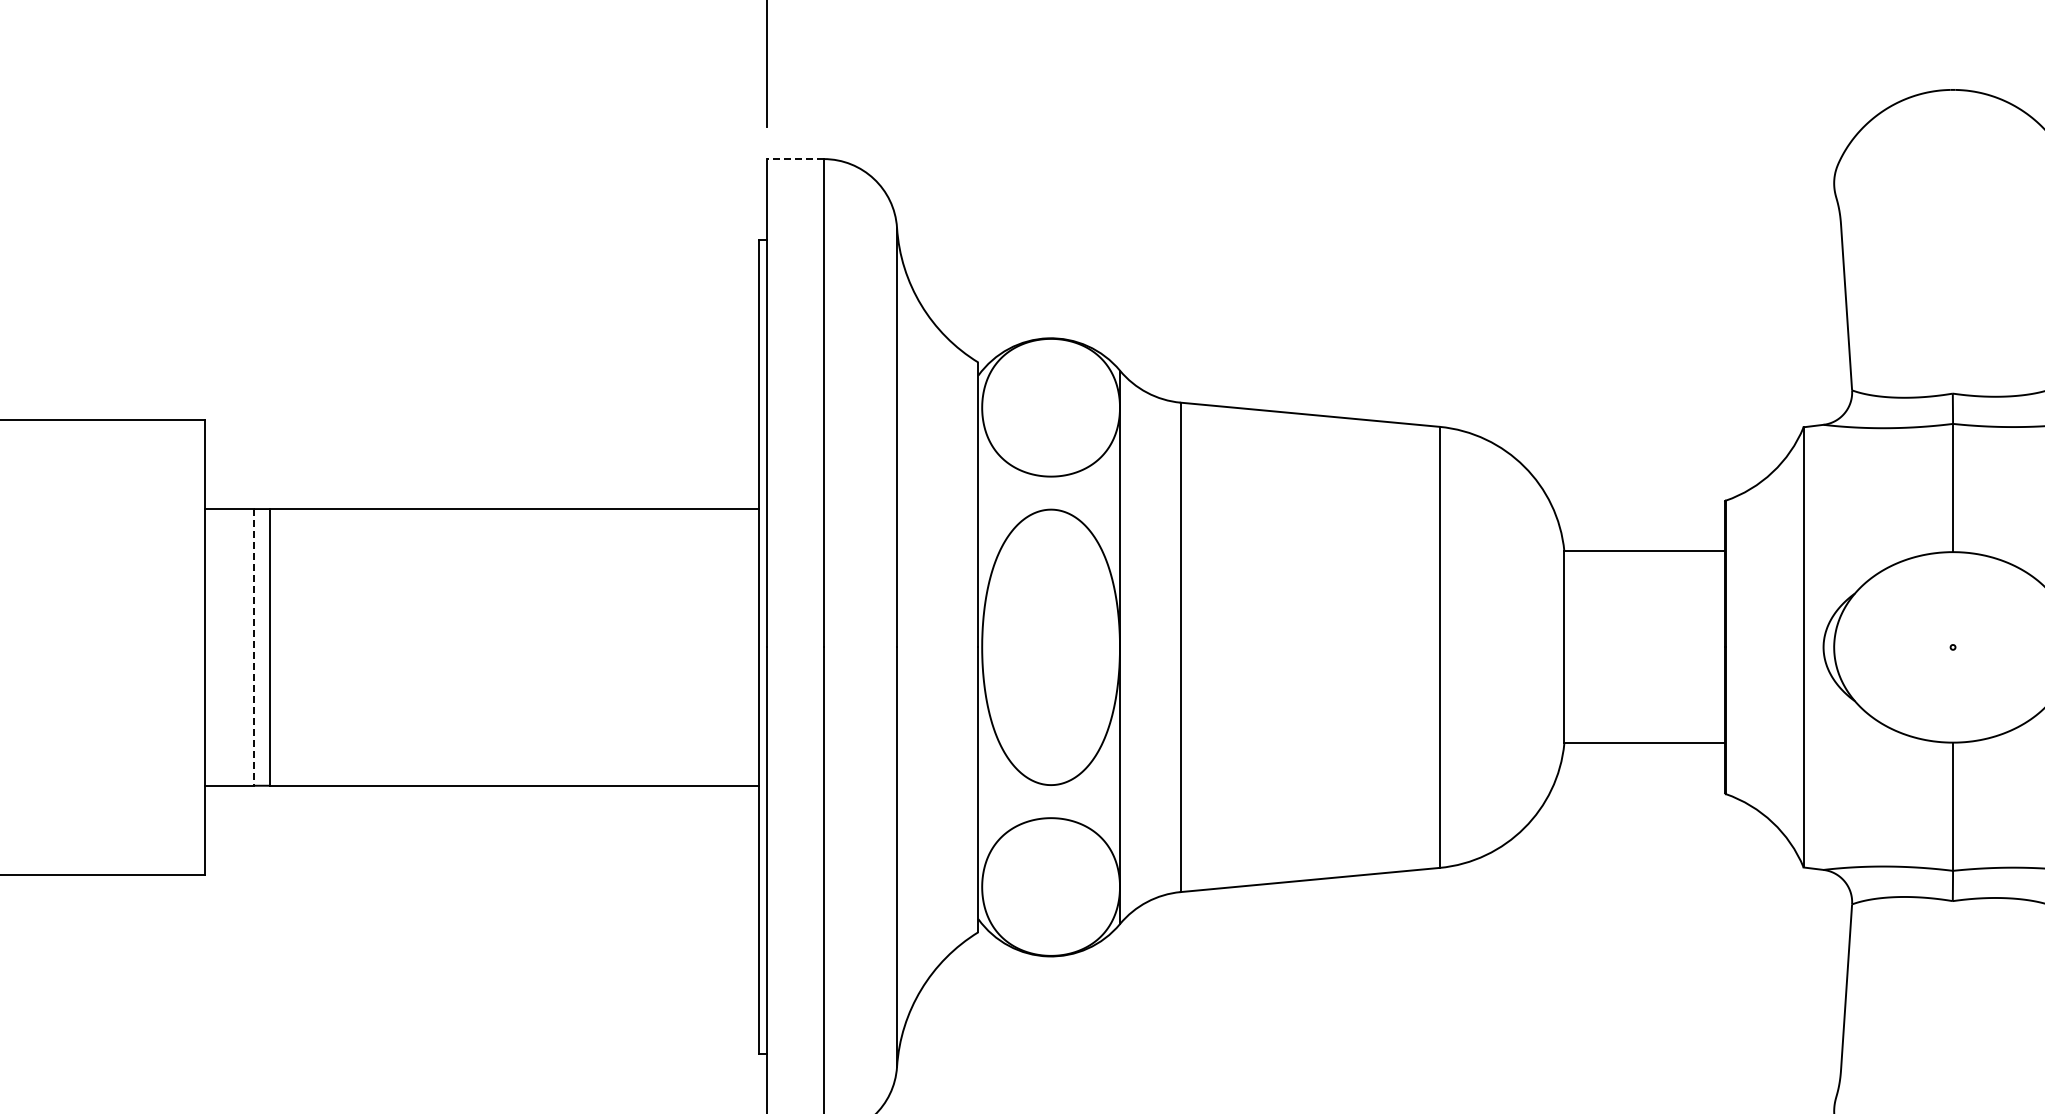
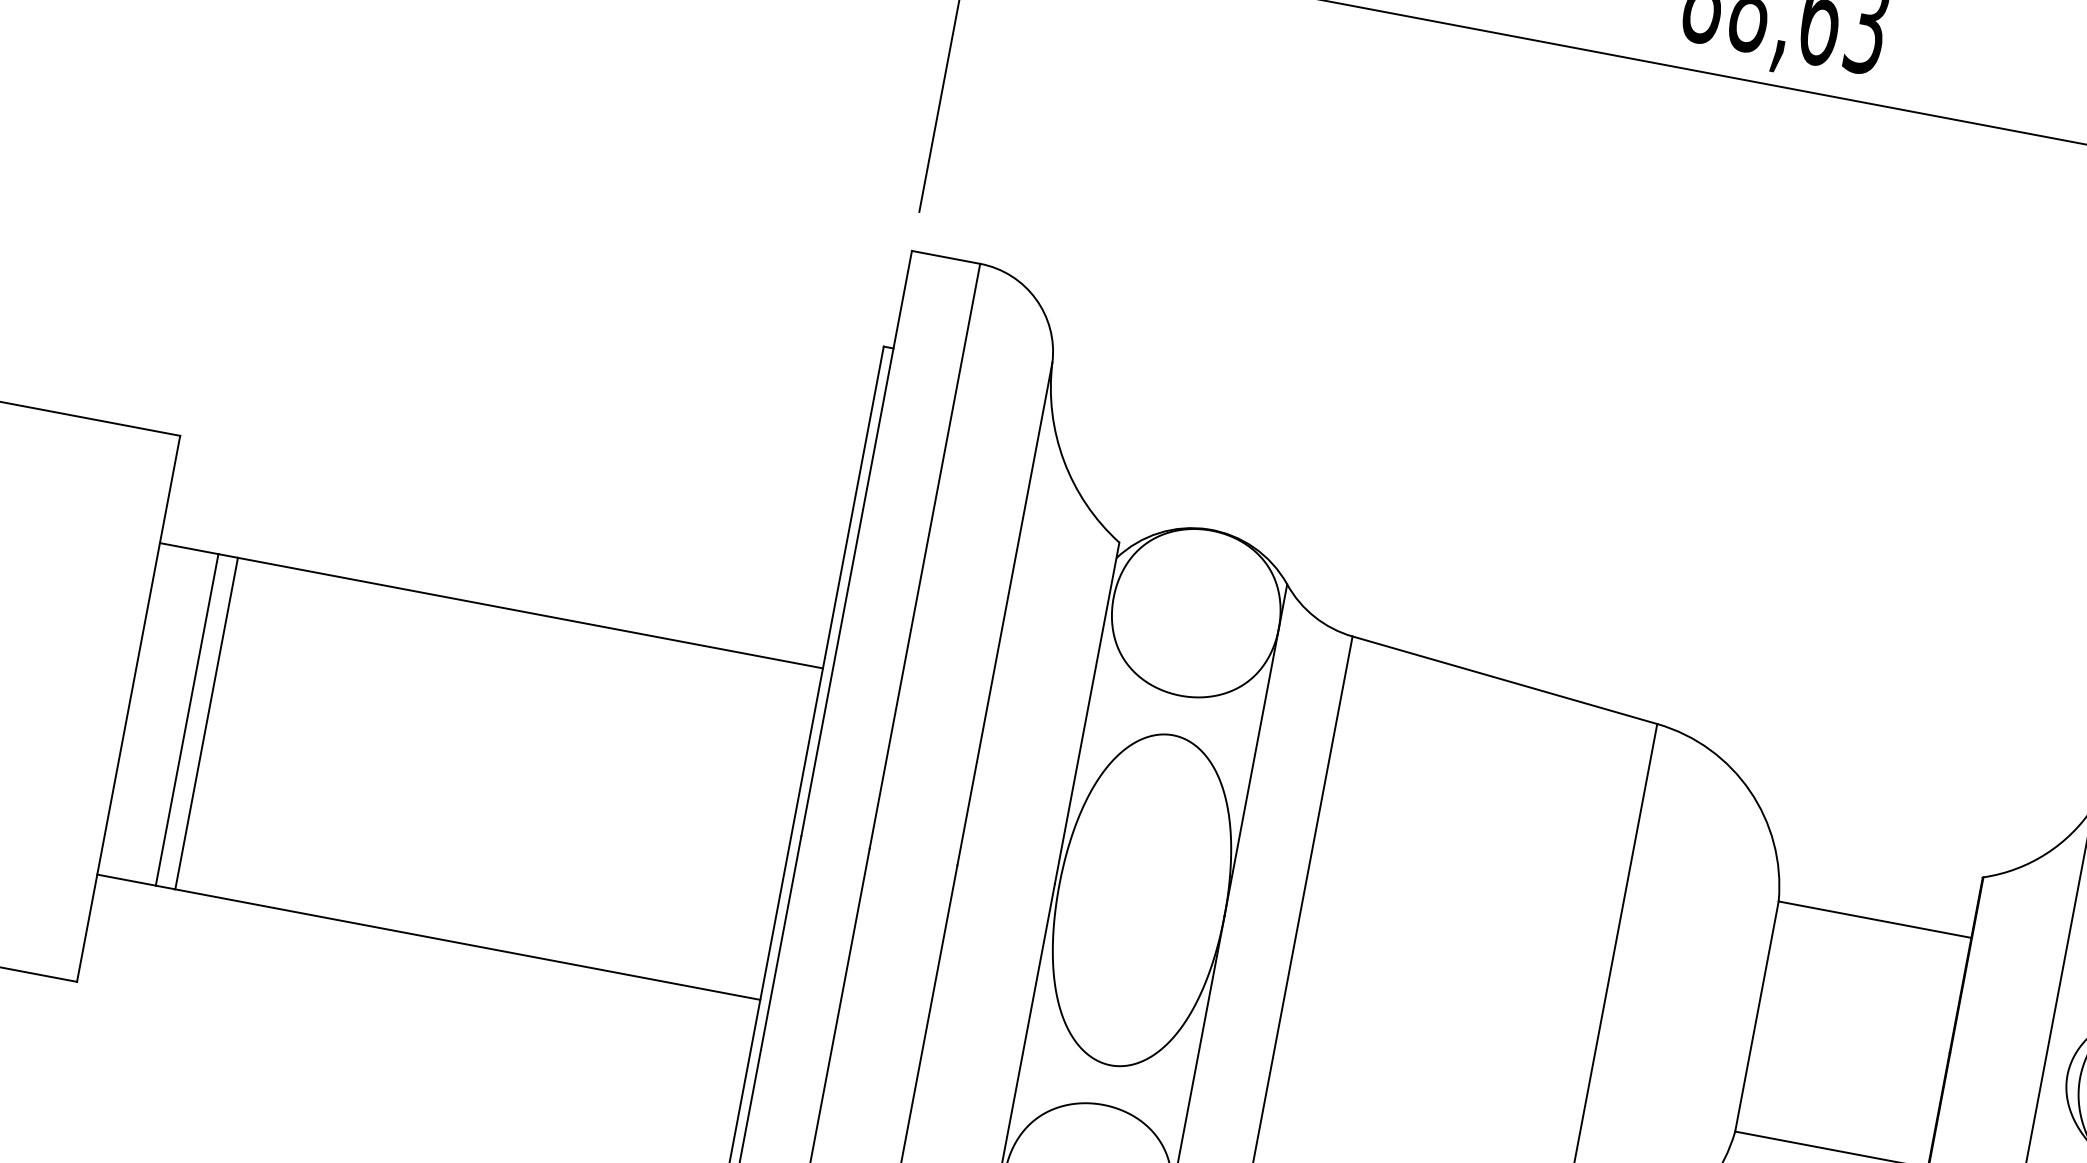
line: (794, 159) -> (945, 257), dashed -> solid
line: (254, 647) -> (187, 720), dashed -> solid

